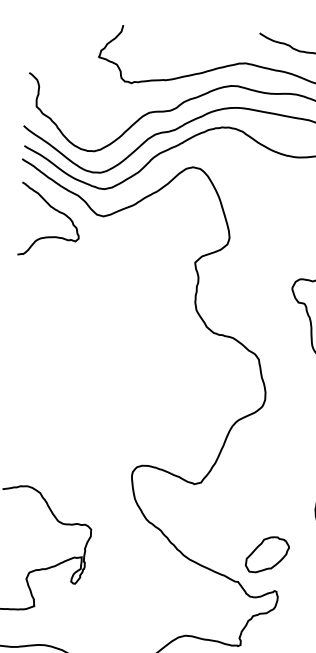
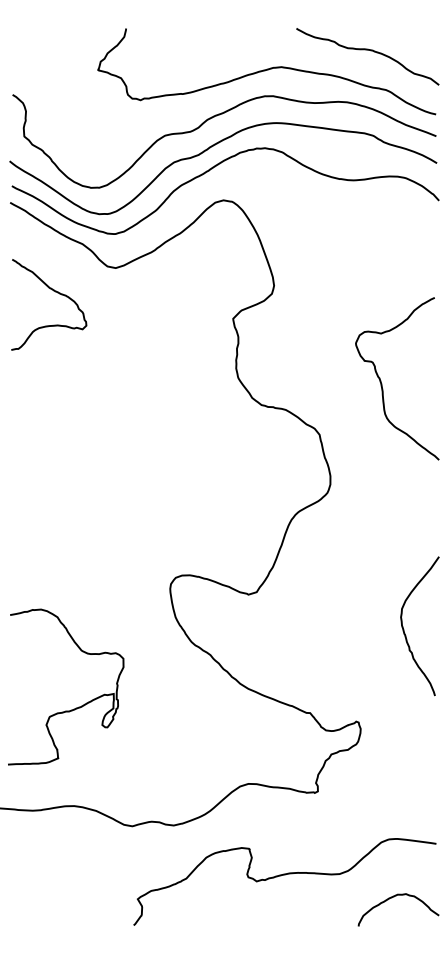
curve: (55, 210) -> (55, 292), moved
part: (267, 554) -> (344, 676), removed

